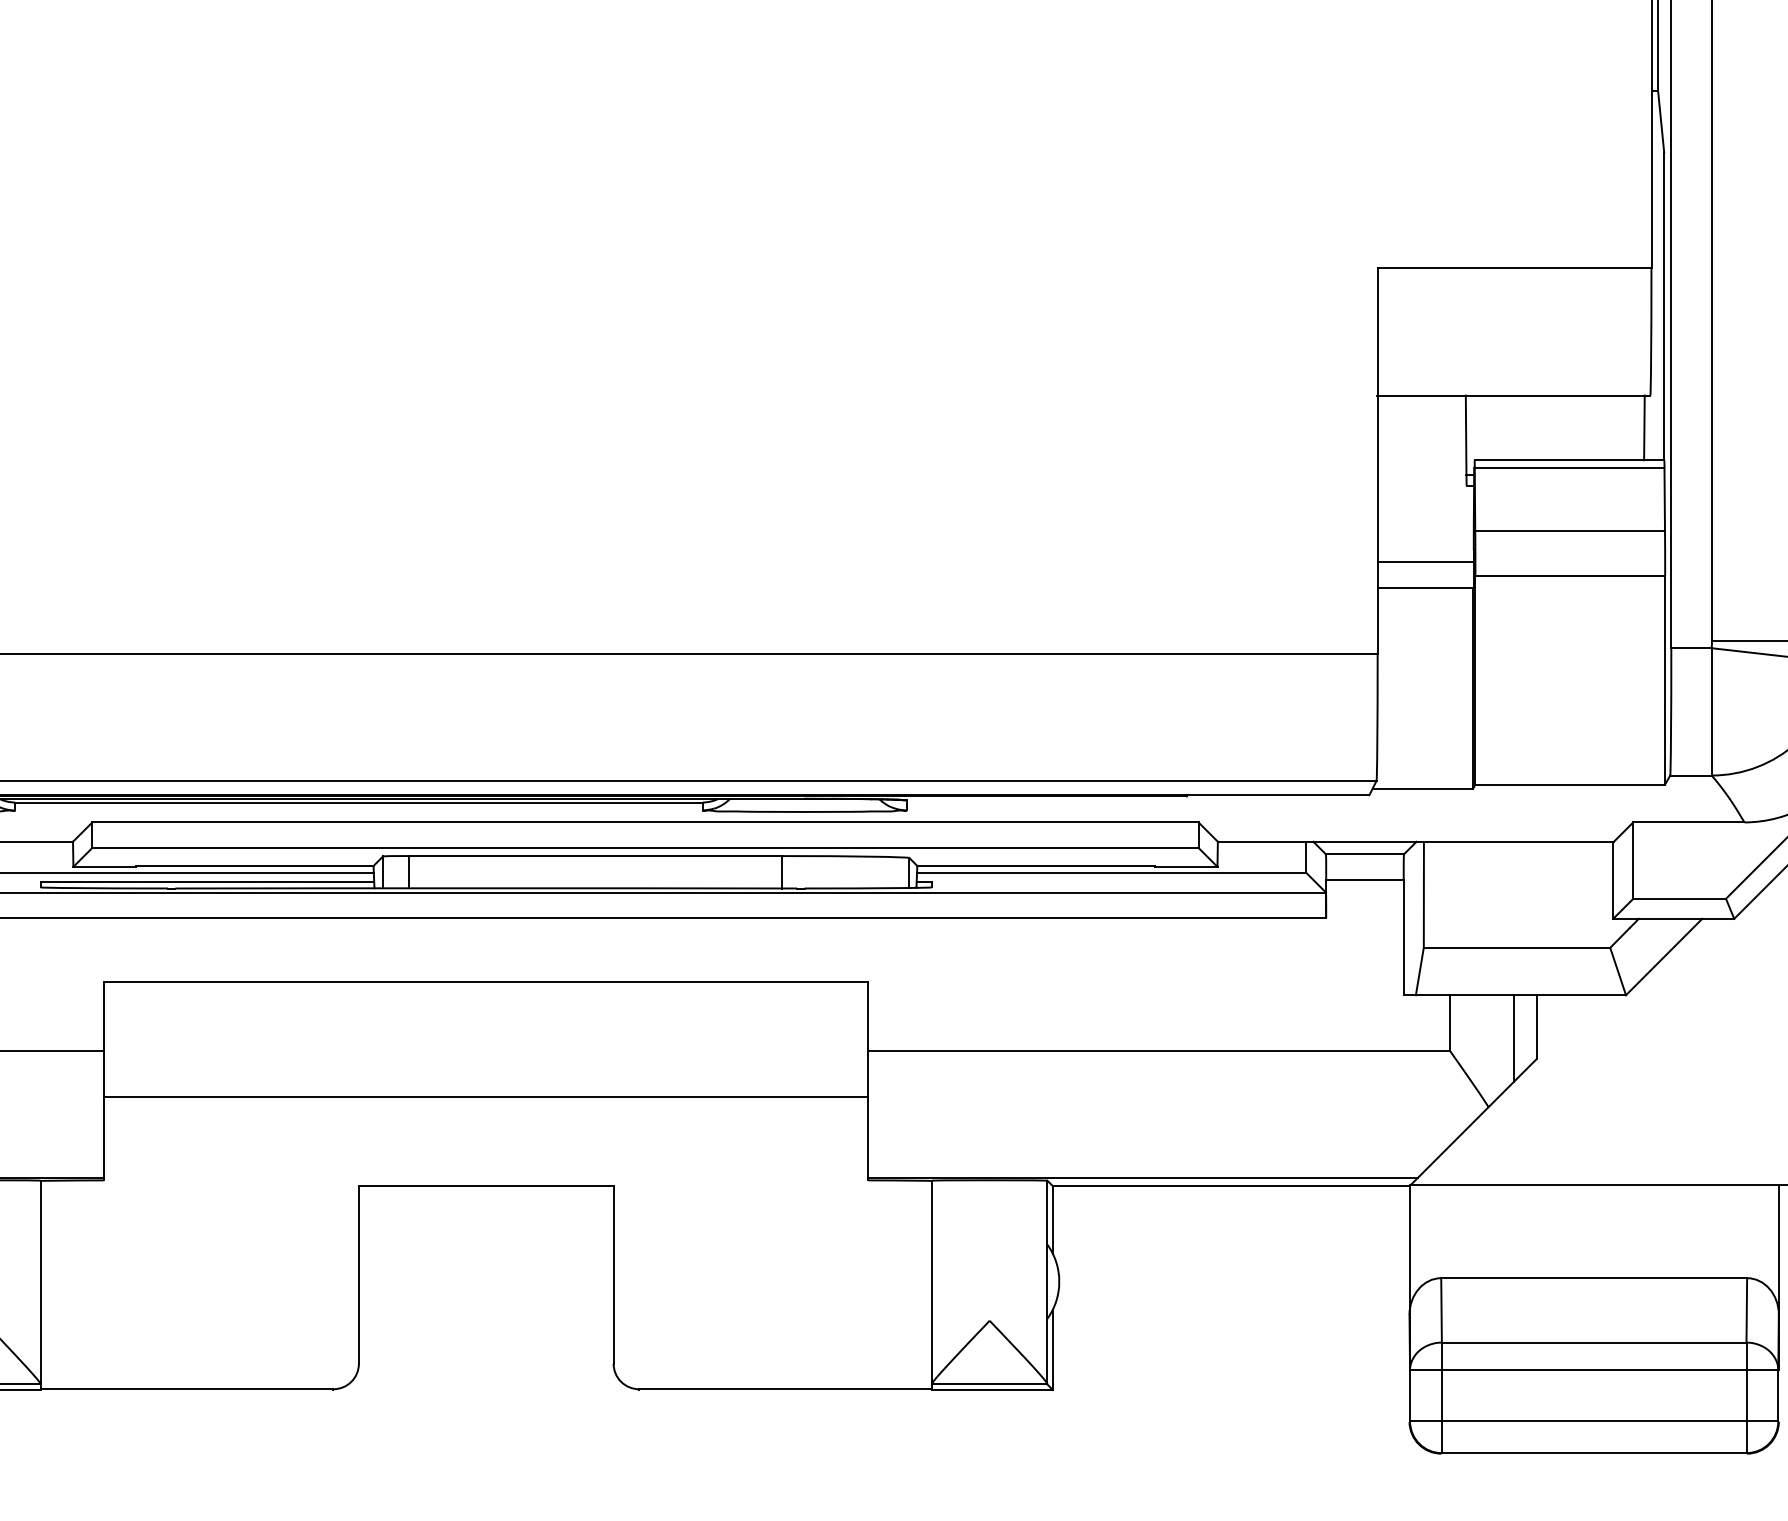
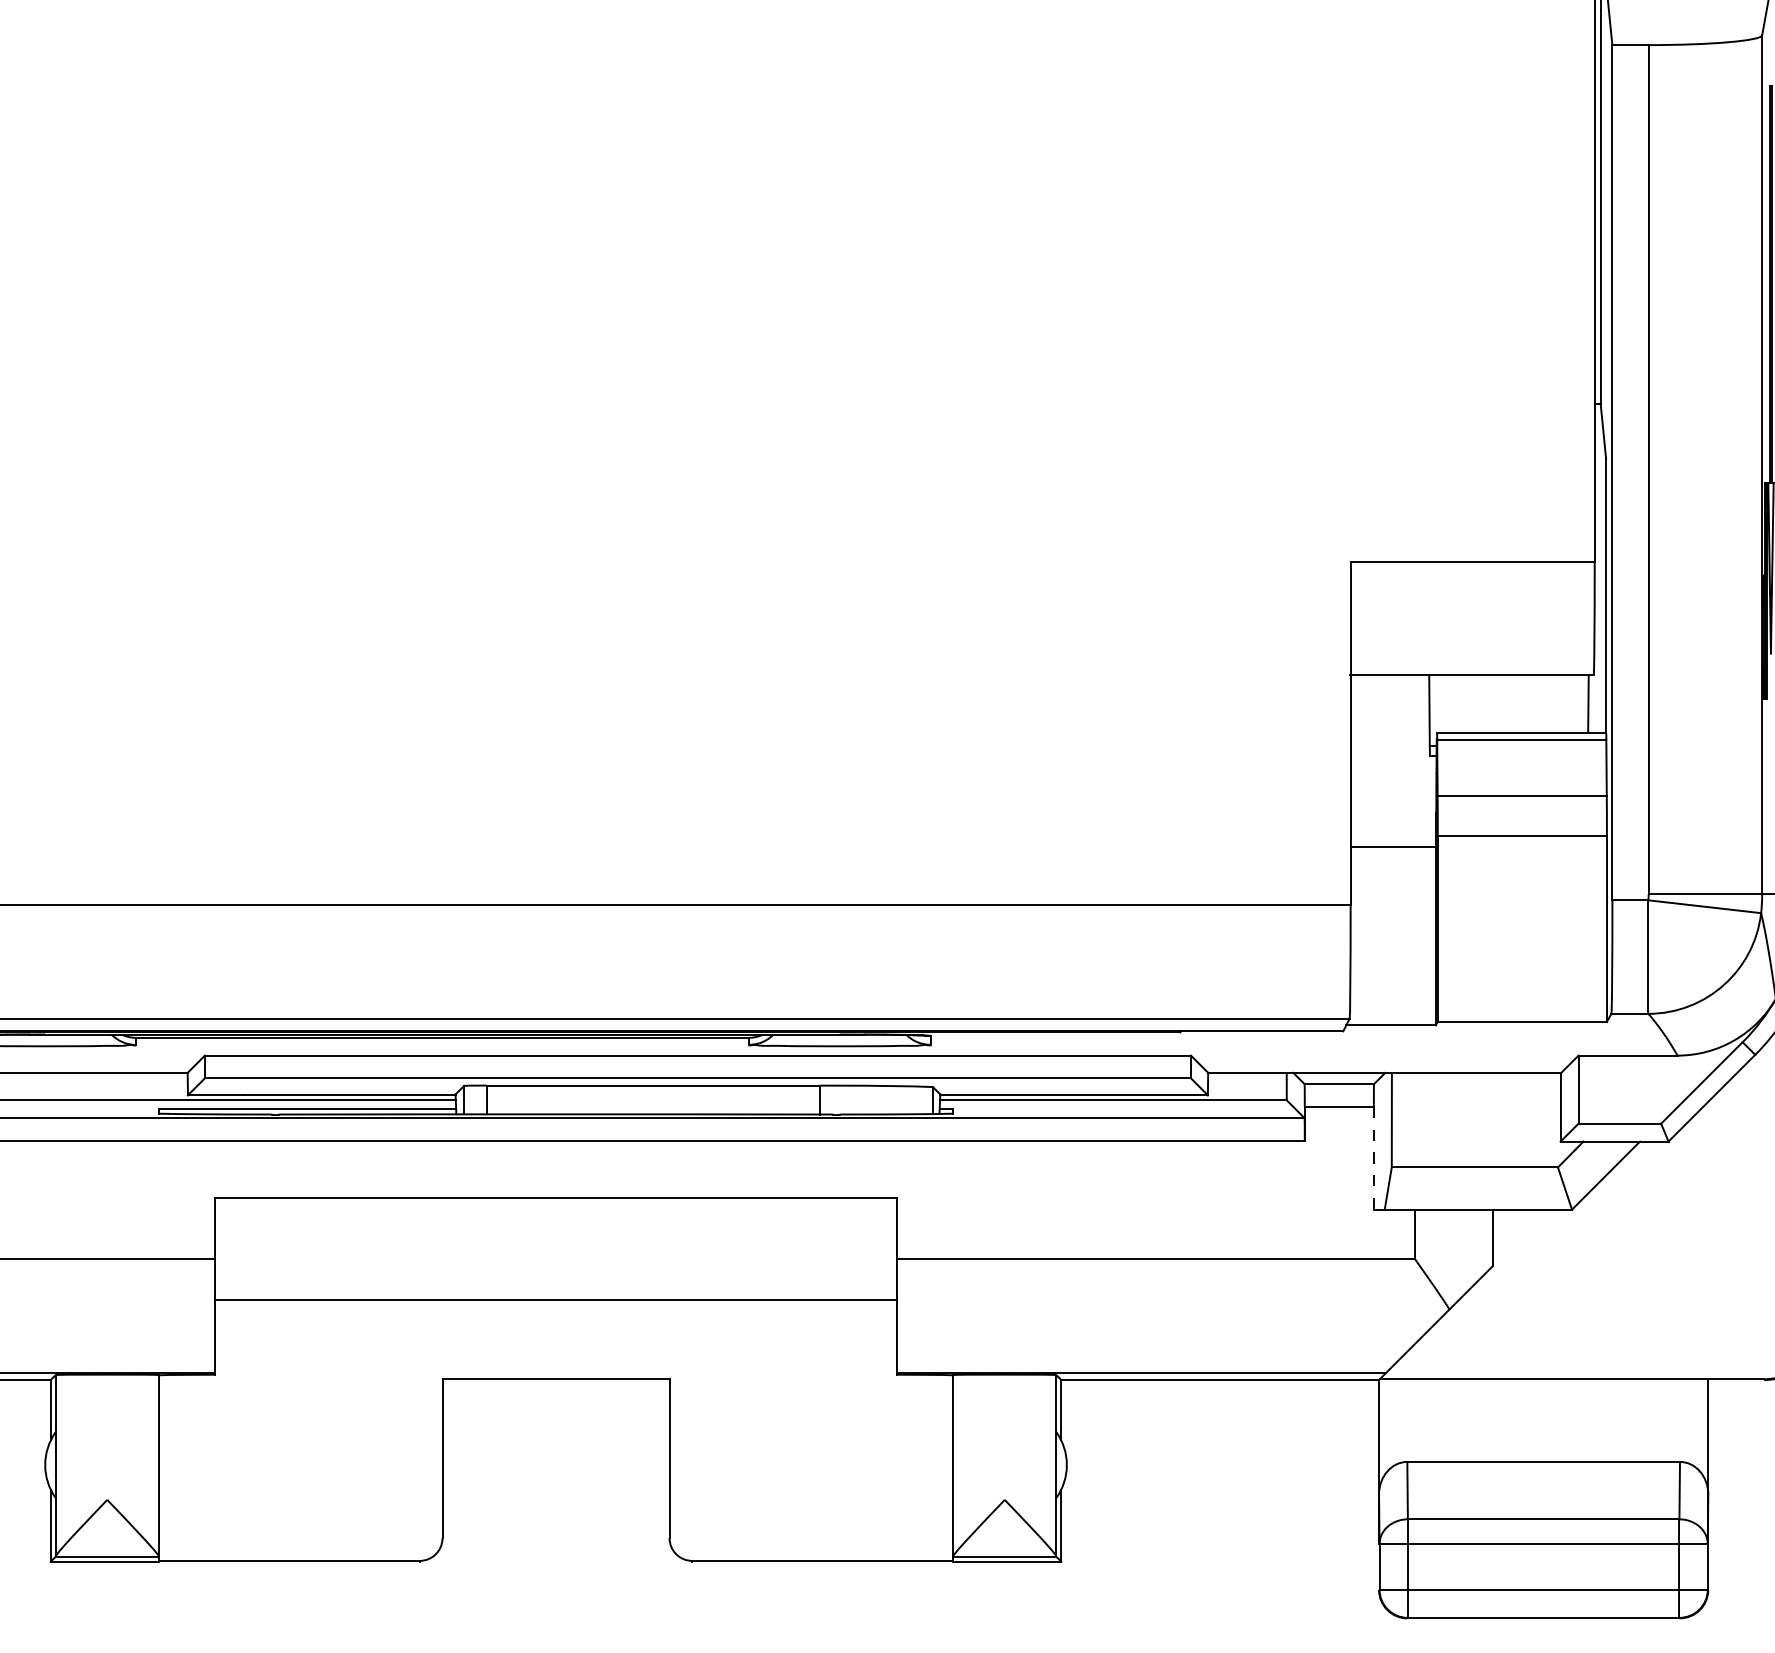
line: (1425, 562) -> (1393, 823), removed
line: (1403, 937) -> (1373, 1158), solid -> dashed
line: (1513, 1038) -> (1471, 1248), removed

